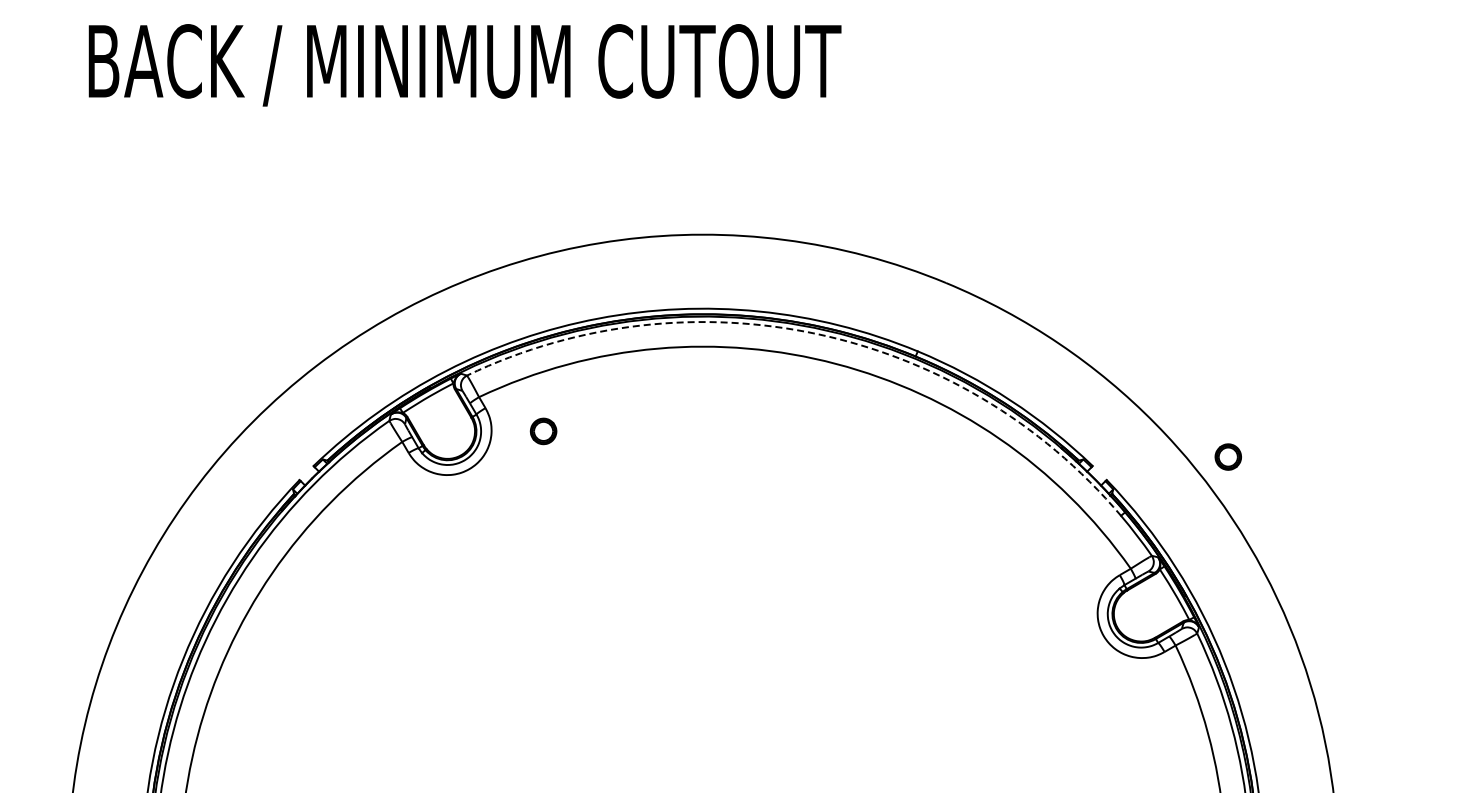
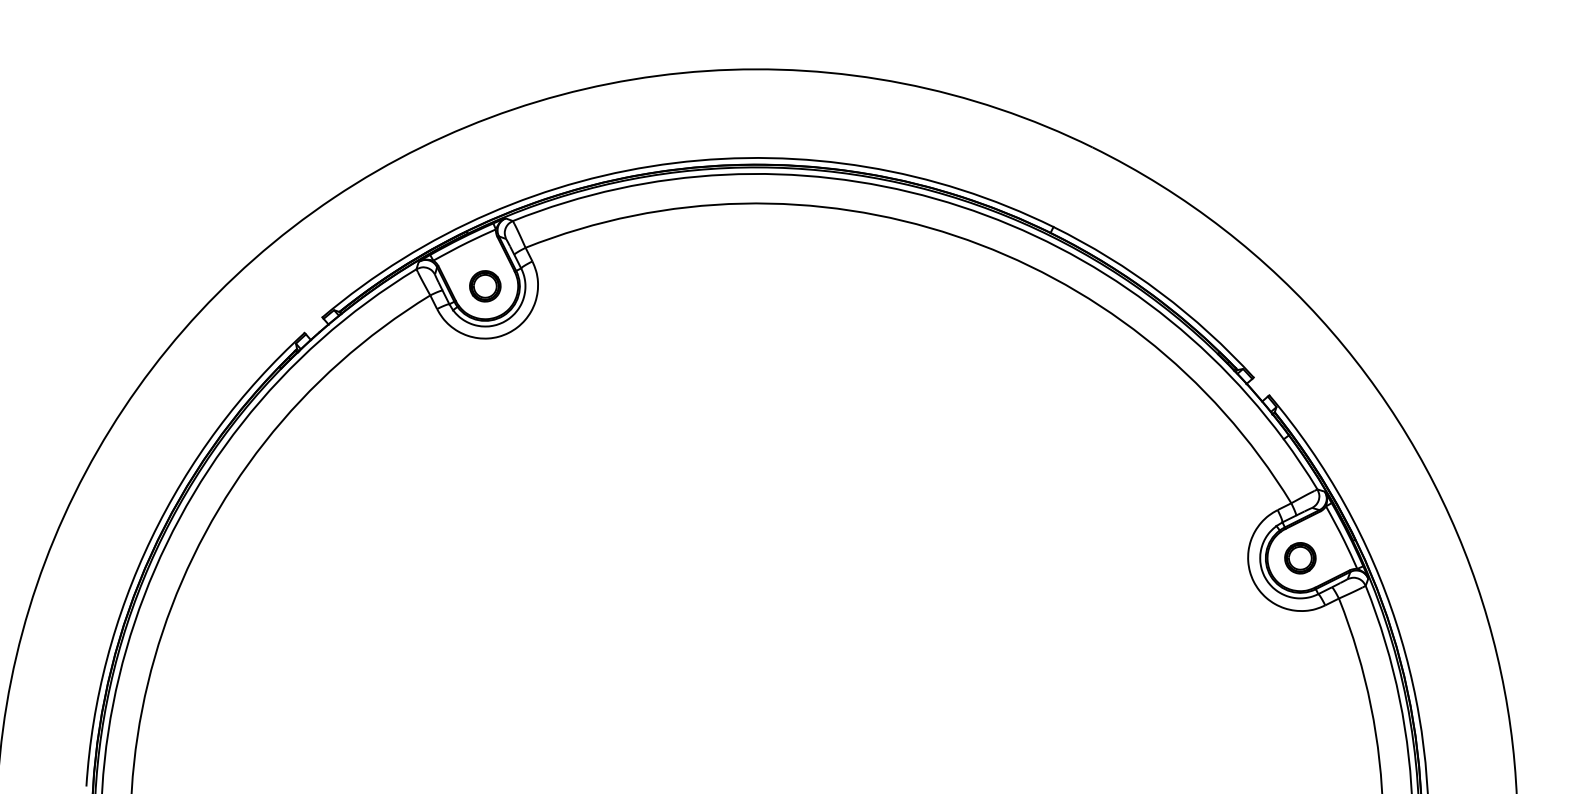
arc: (817, 334) -> (934, 199), dashed -> solid
part: (543, 431) -> (485, 286), moved
part: (1227, 456) -> (1299, 557), moved

